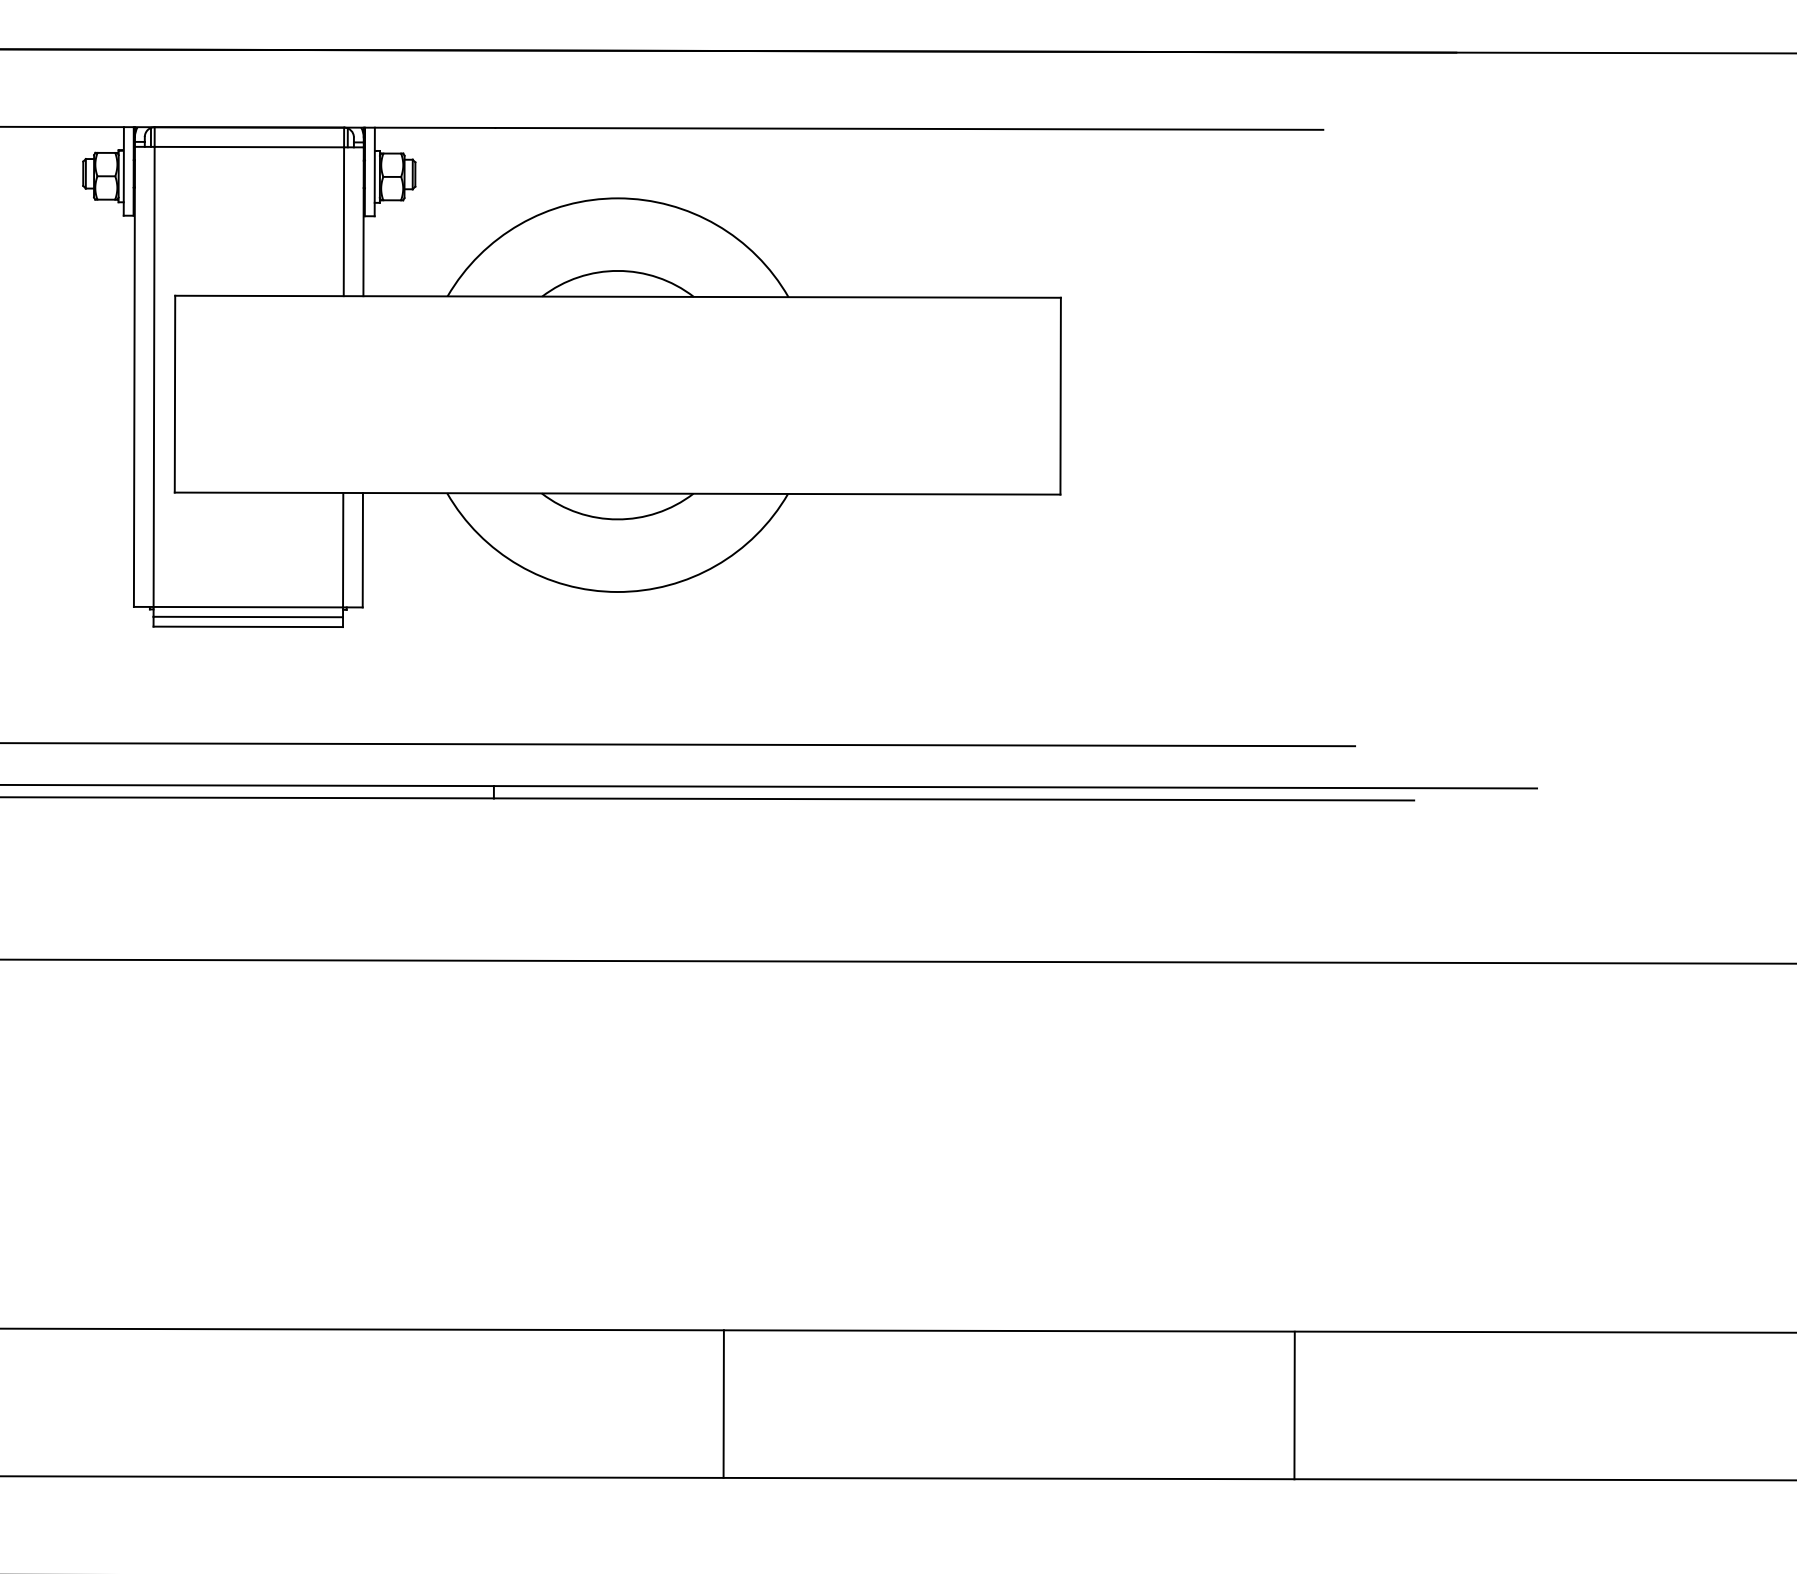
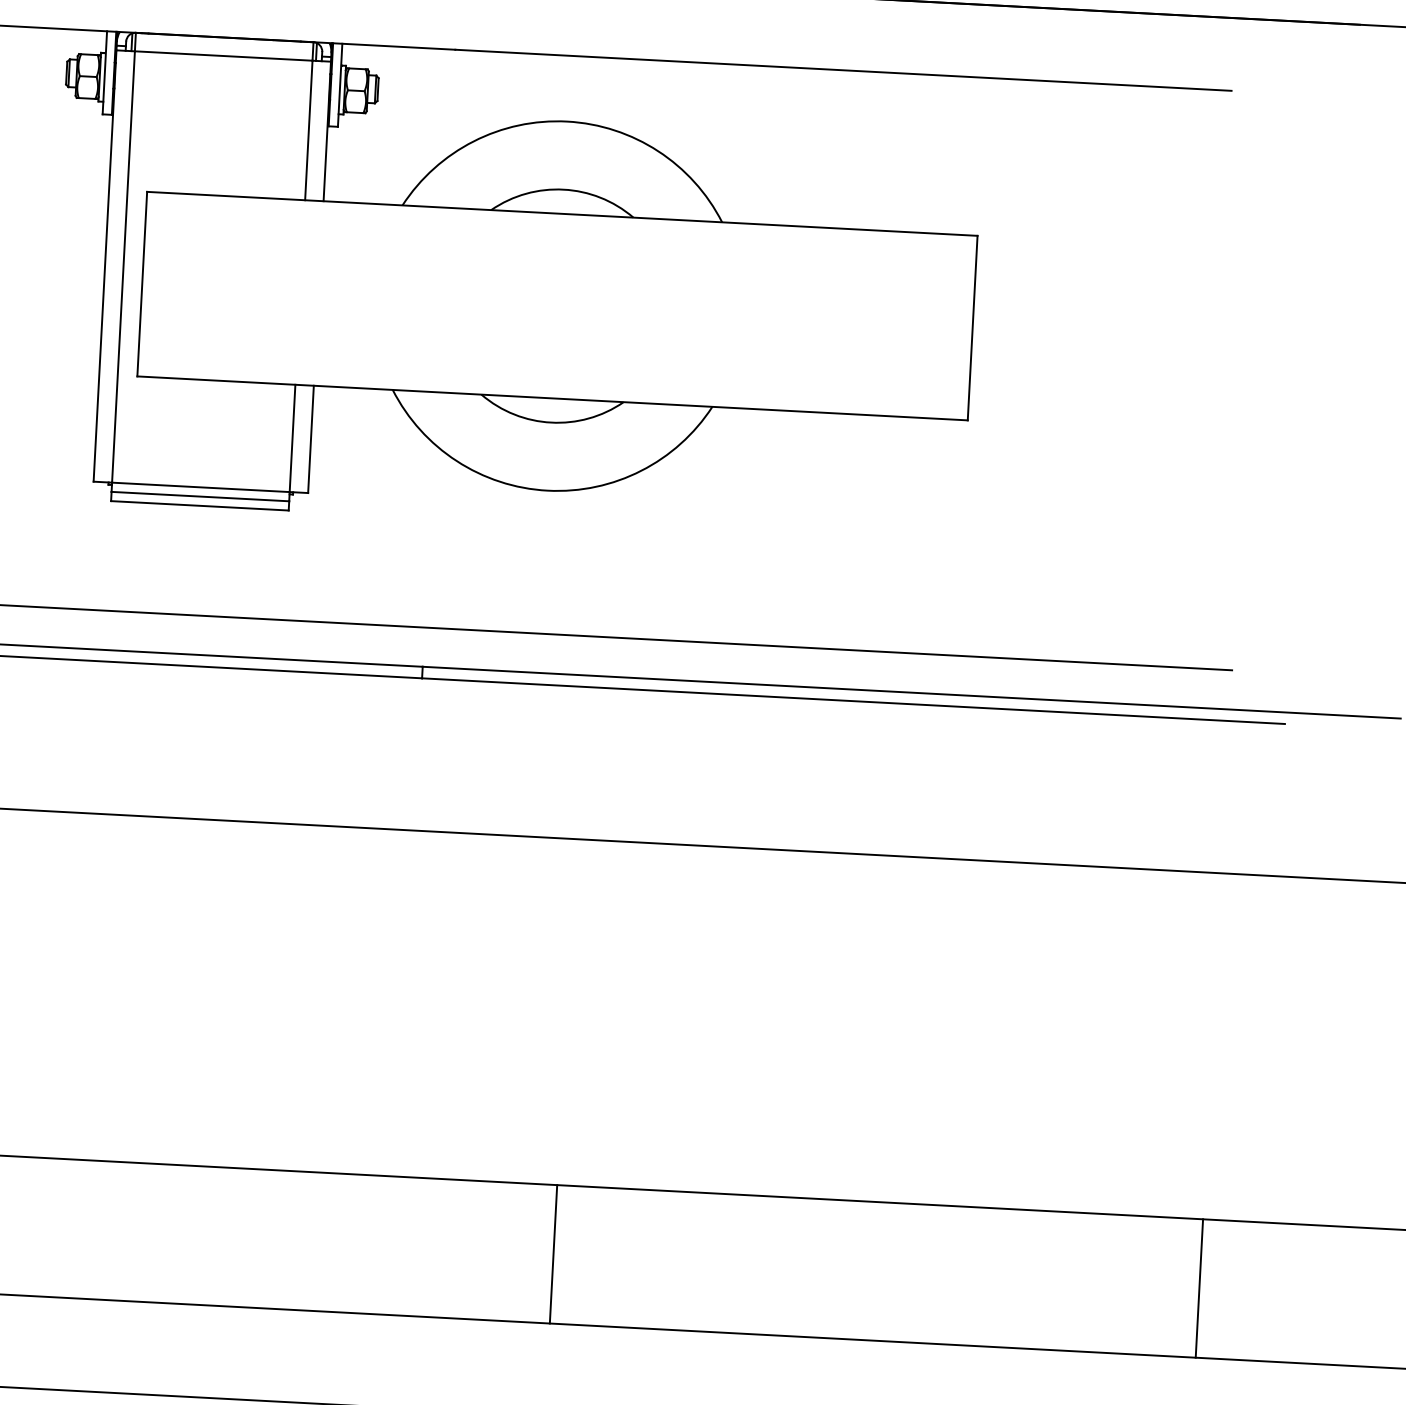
line: (723, 1403) -> (553, 1253), moved
line: (1294, 1405) -> (1199, 1288), moved

